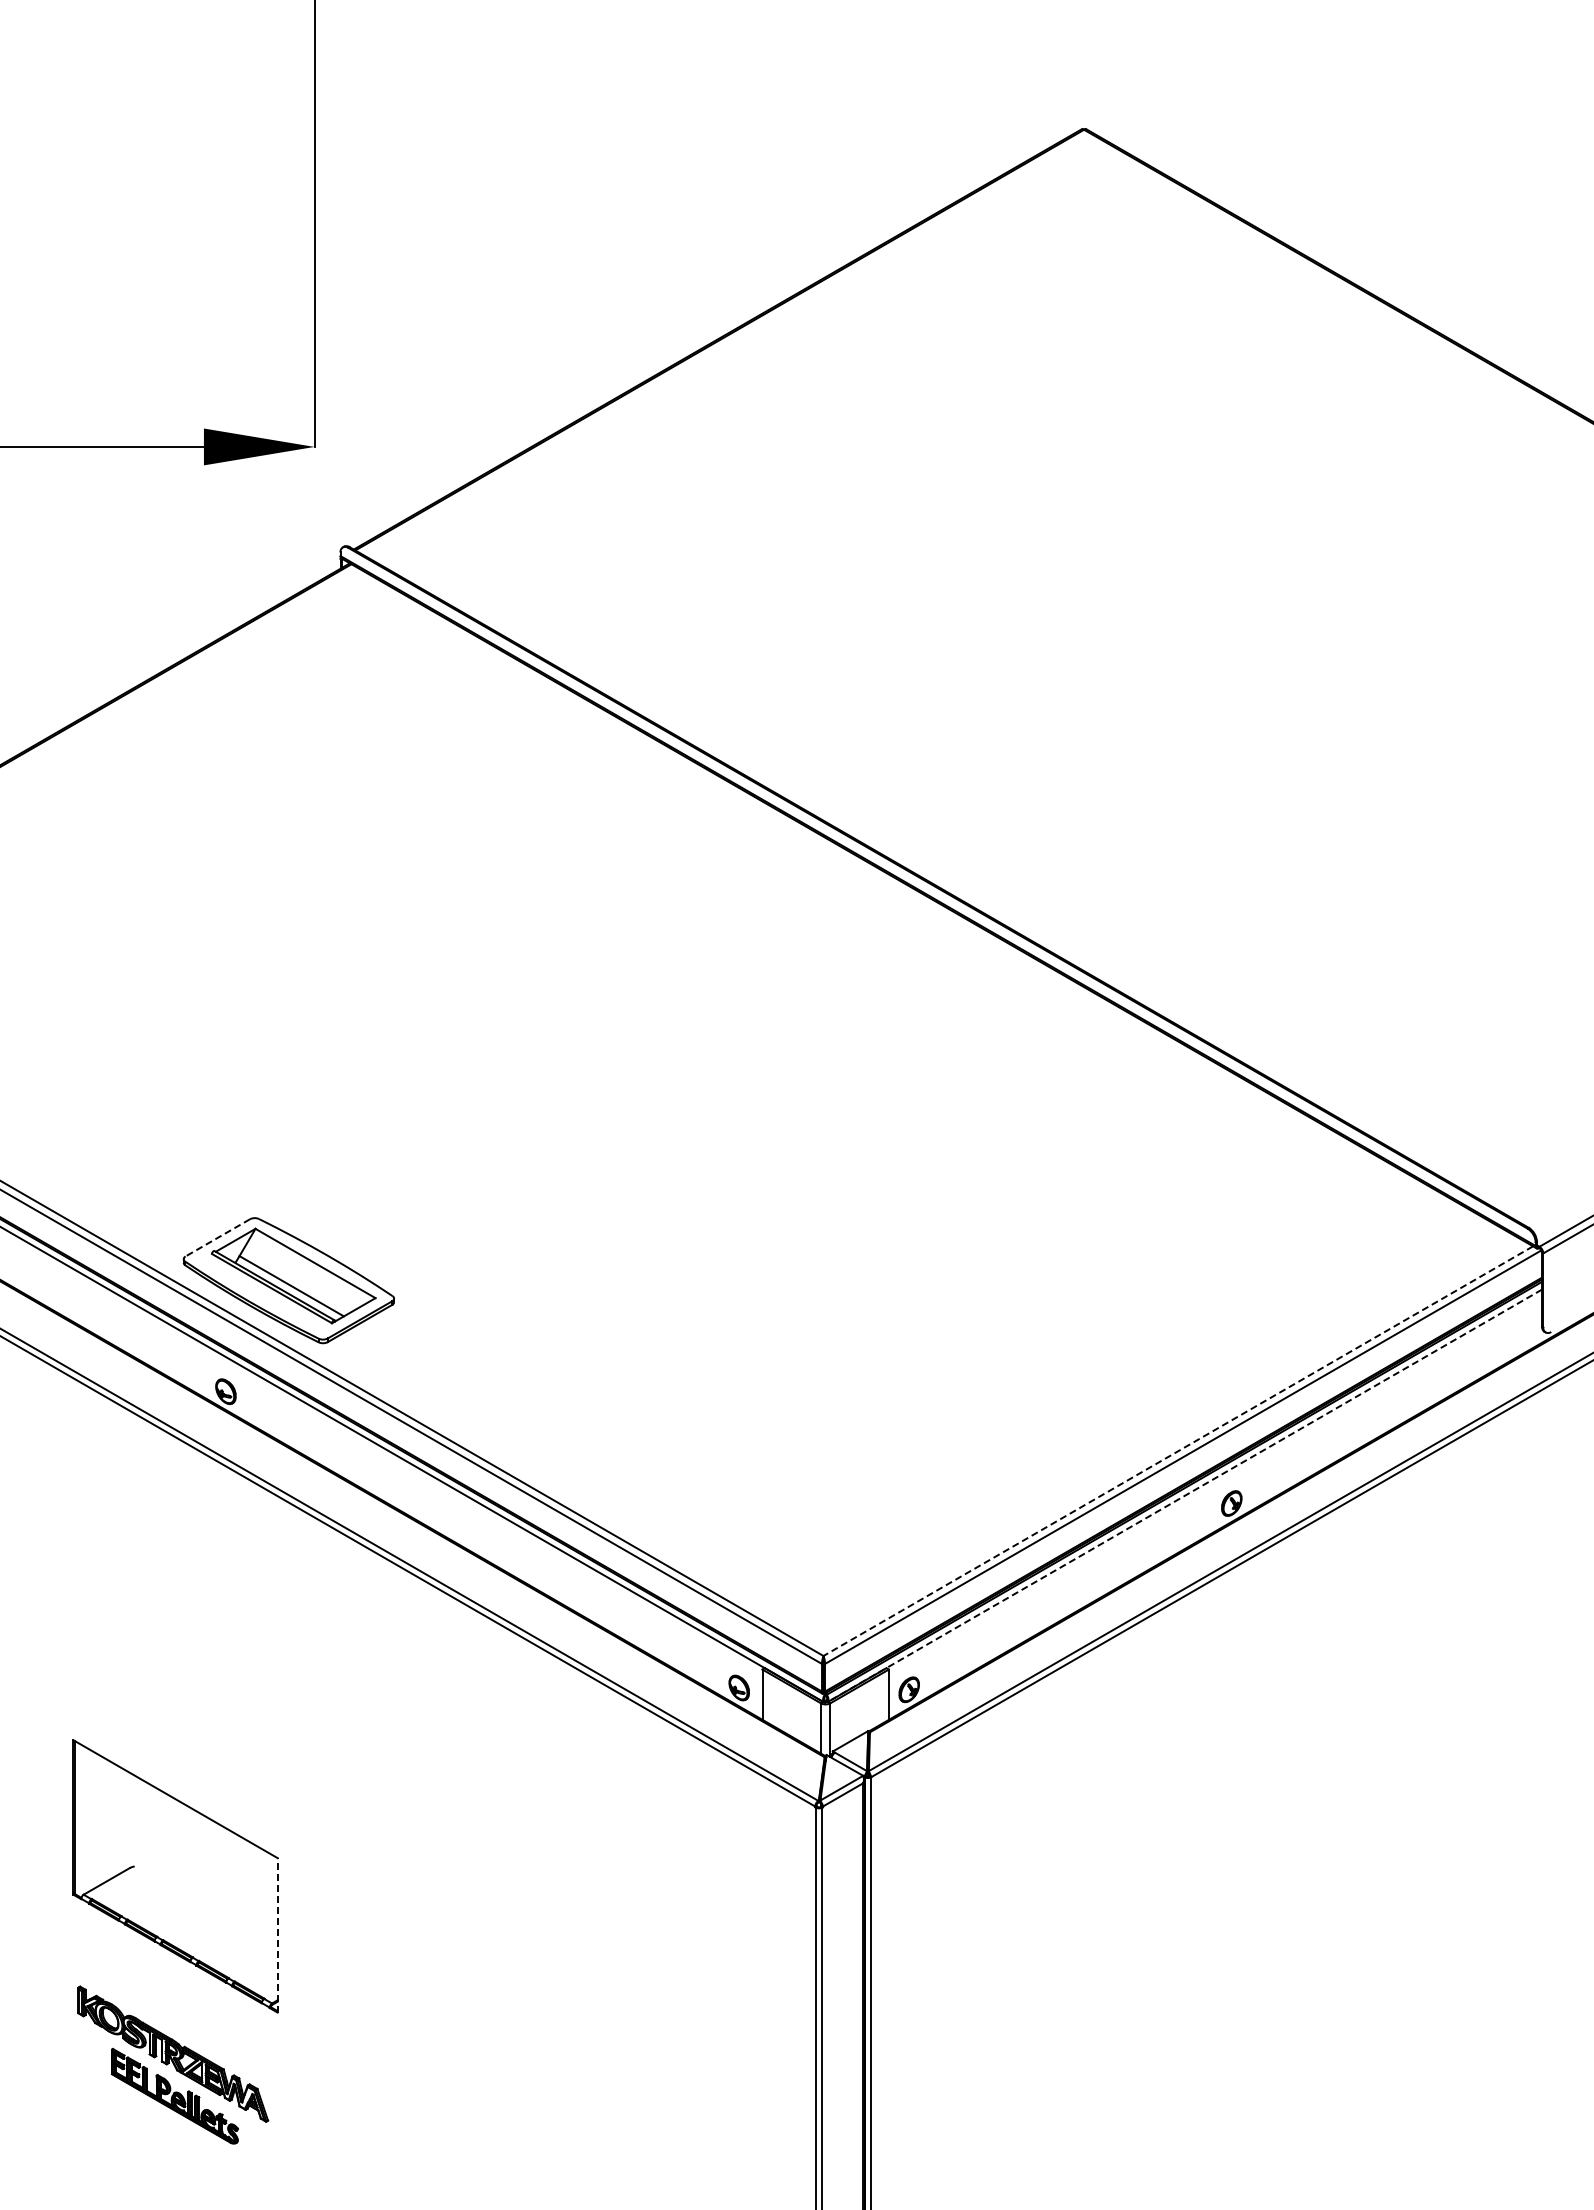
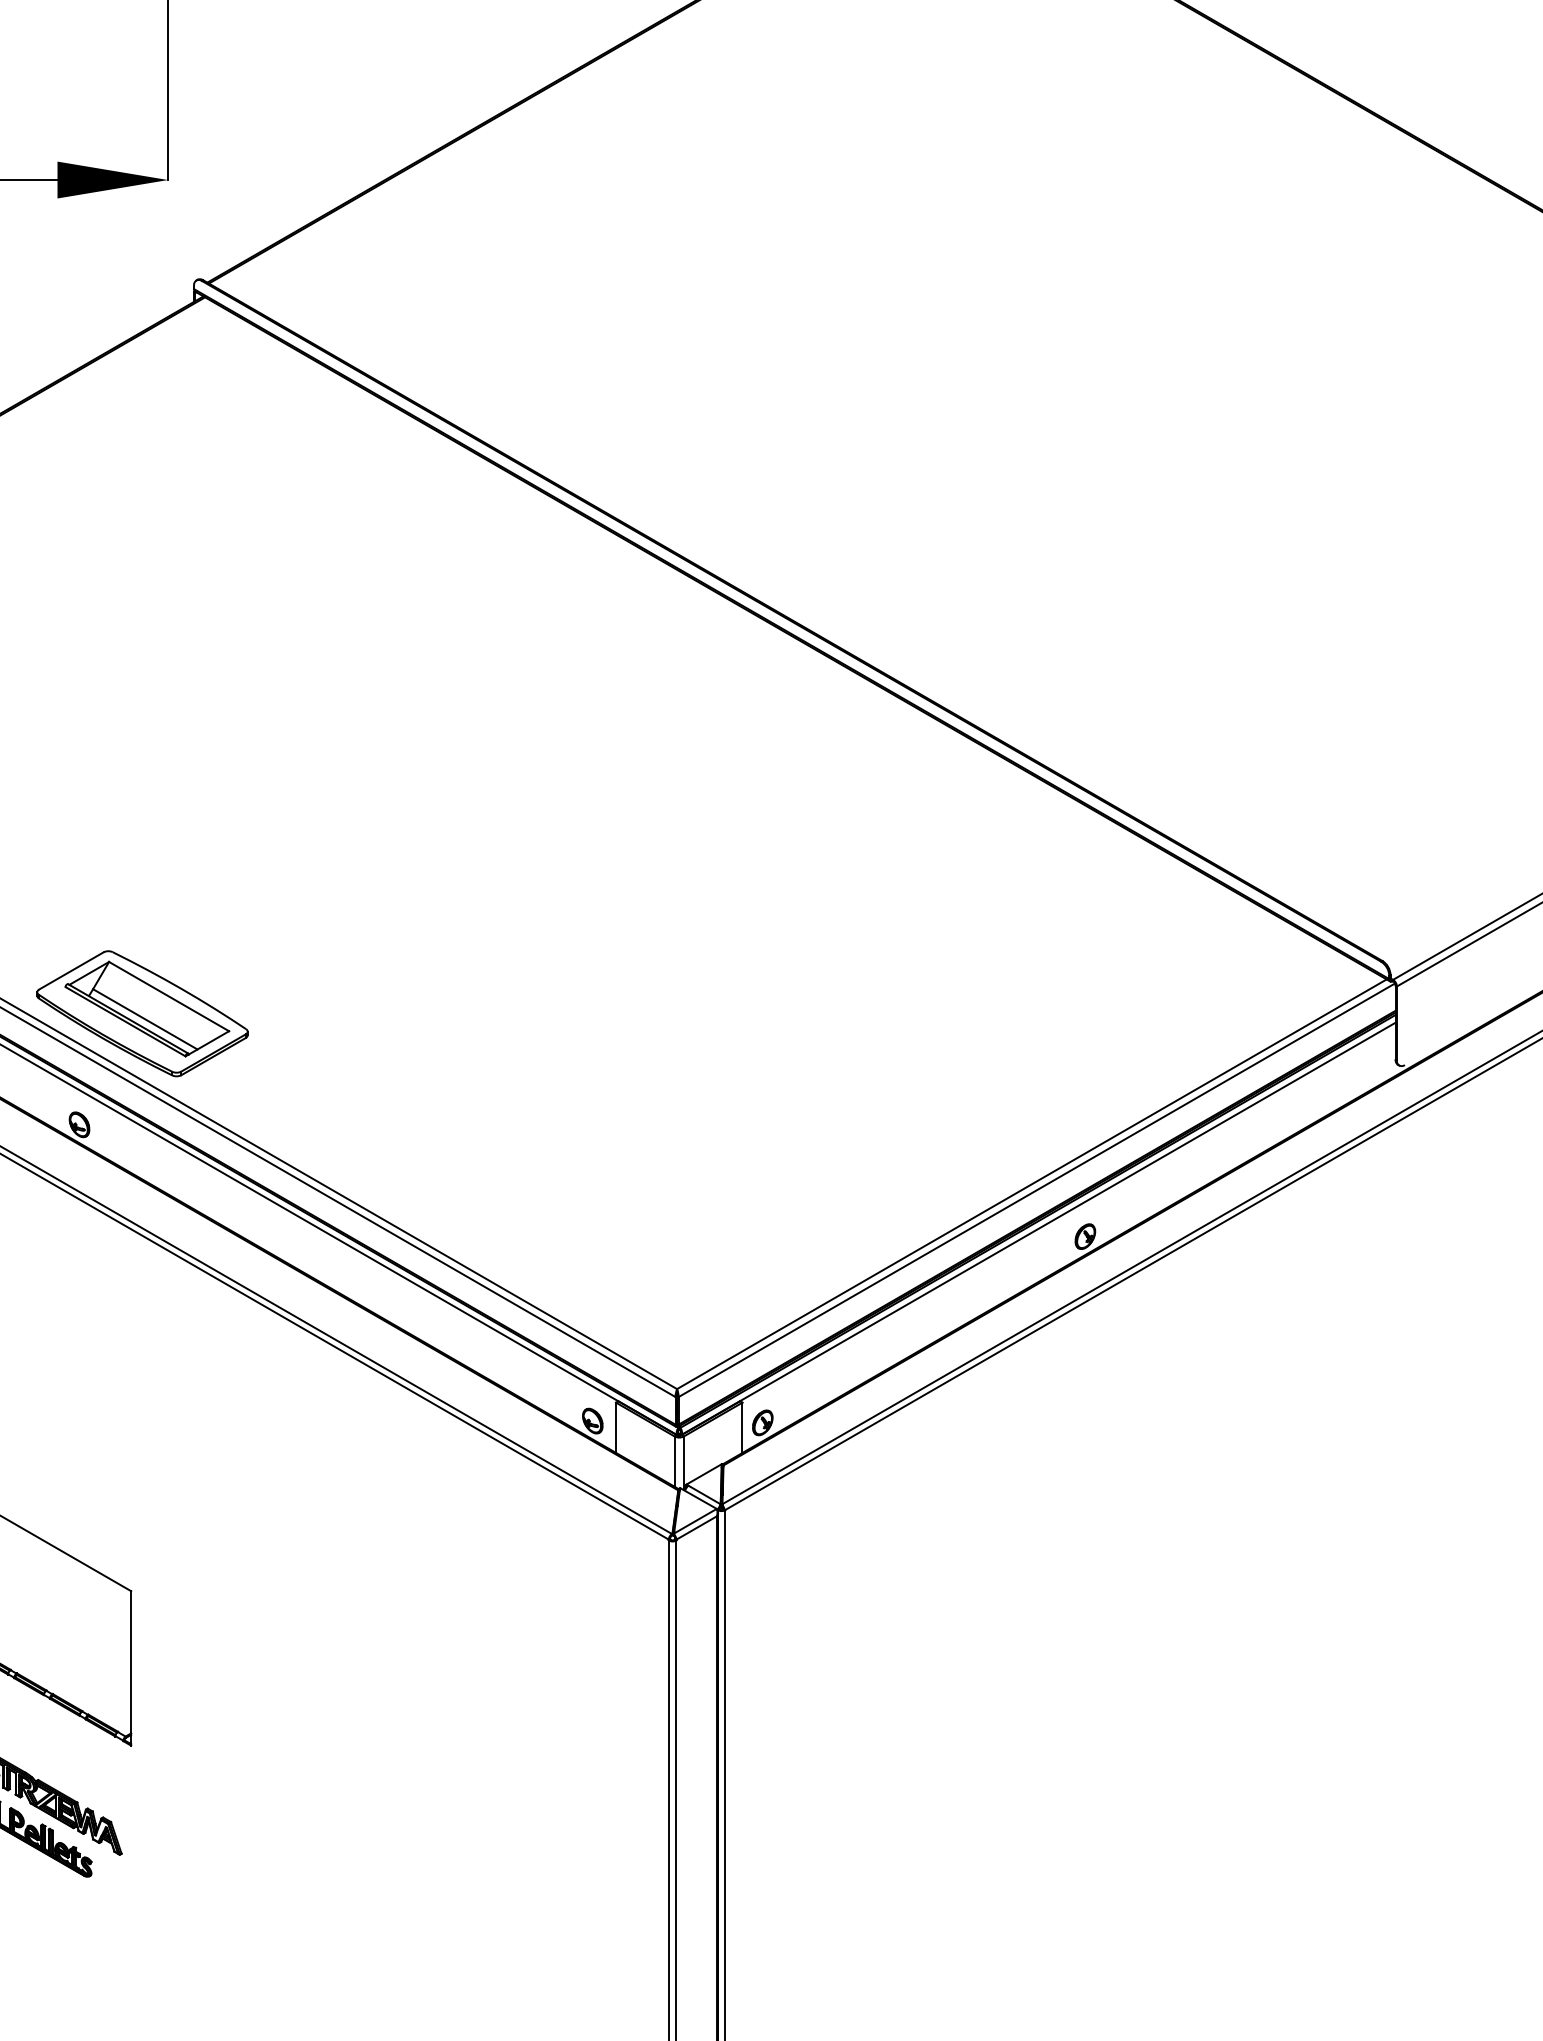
line: (217, 1238) -> (71, 971), dashed -> solid
line: (1178, 1451) -> (1032, 1184), dashed -> solid
line: (1184, 1495) -> (1038, 1228), dashed -> solid
line: (277, 1934) -> (131, 1667), dashed -> solid

